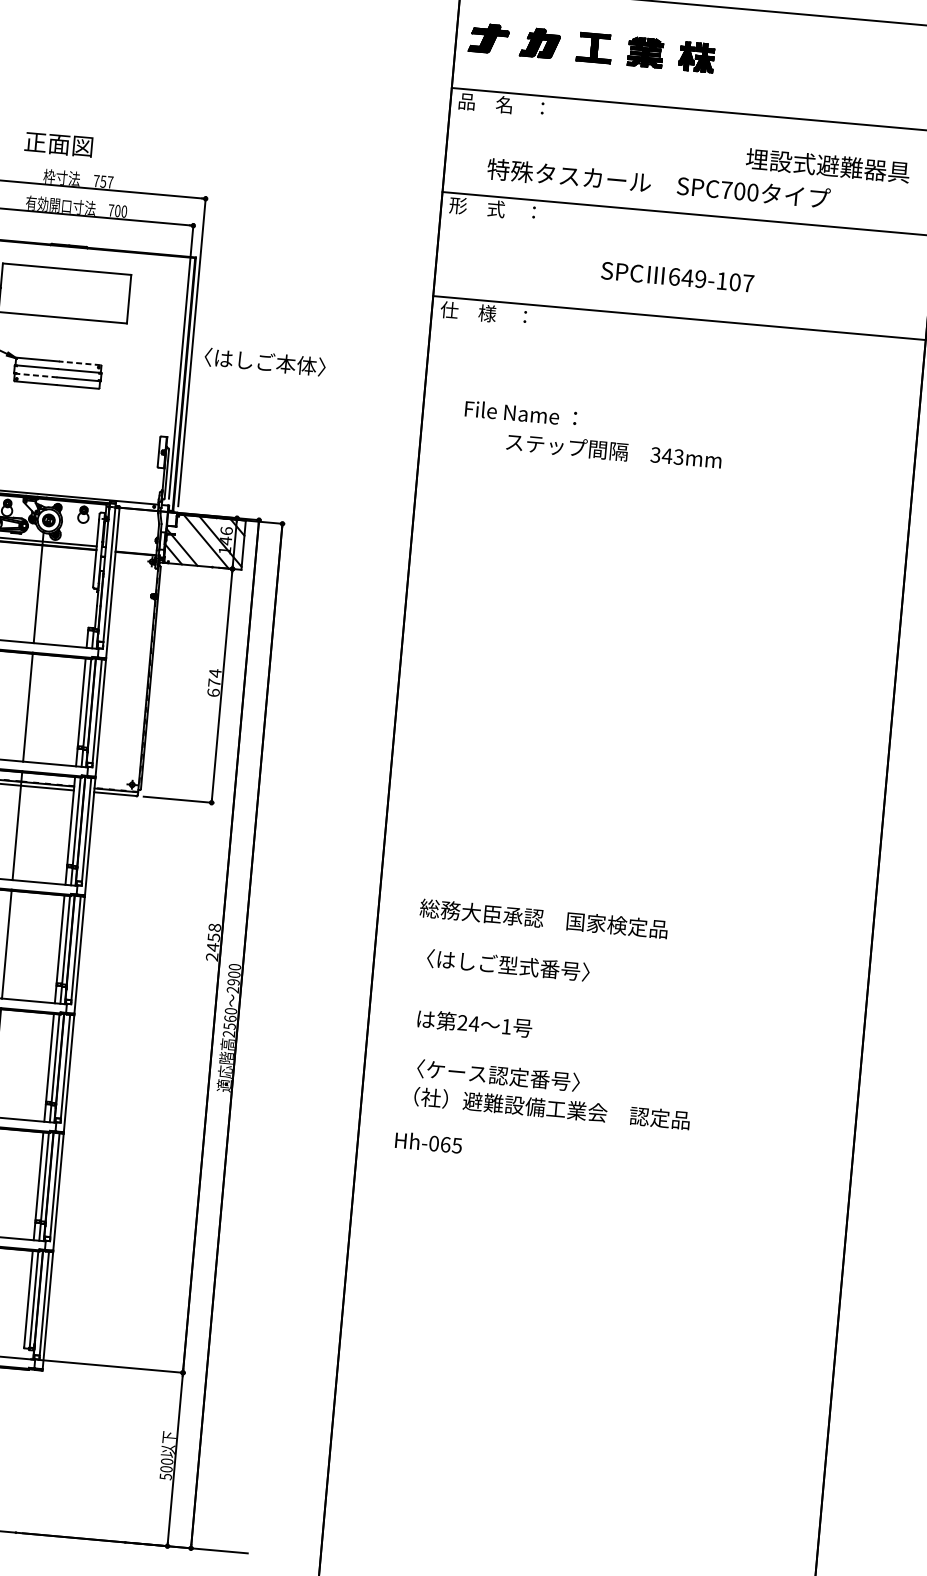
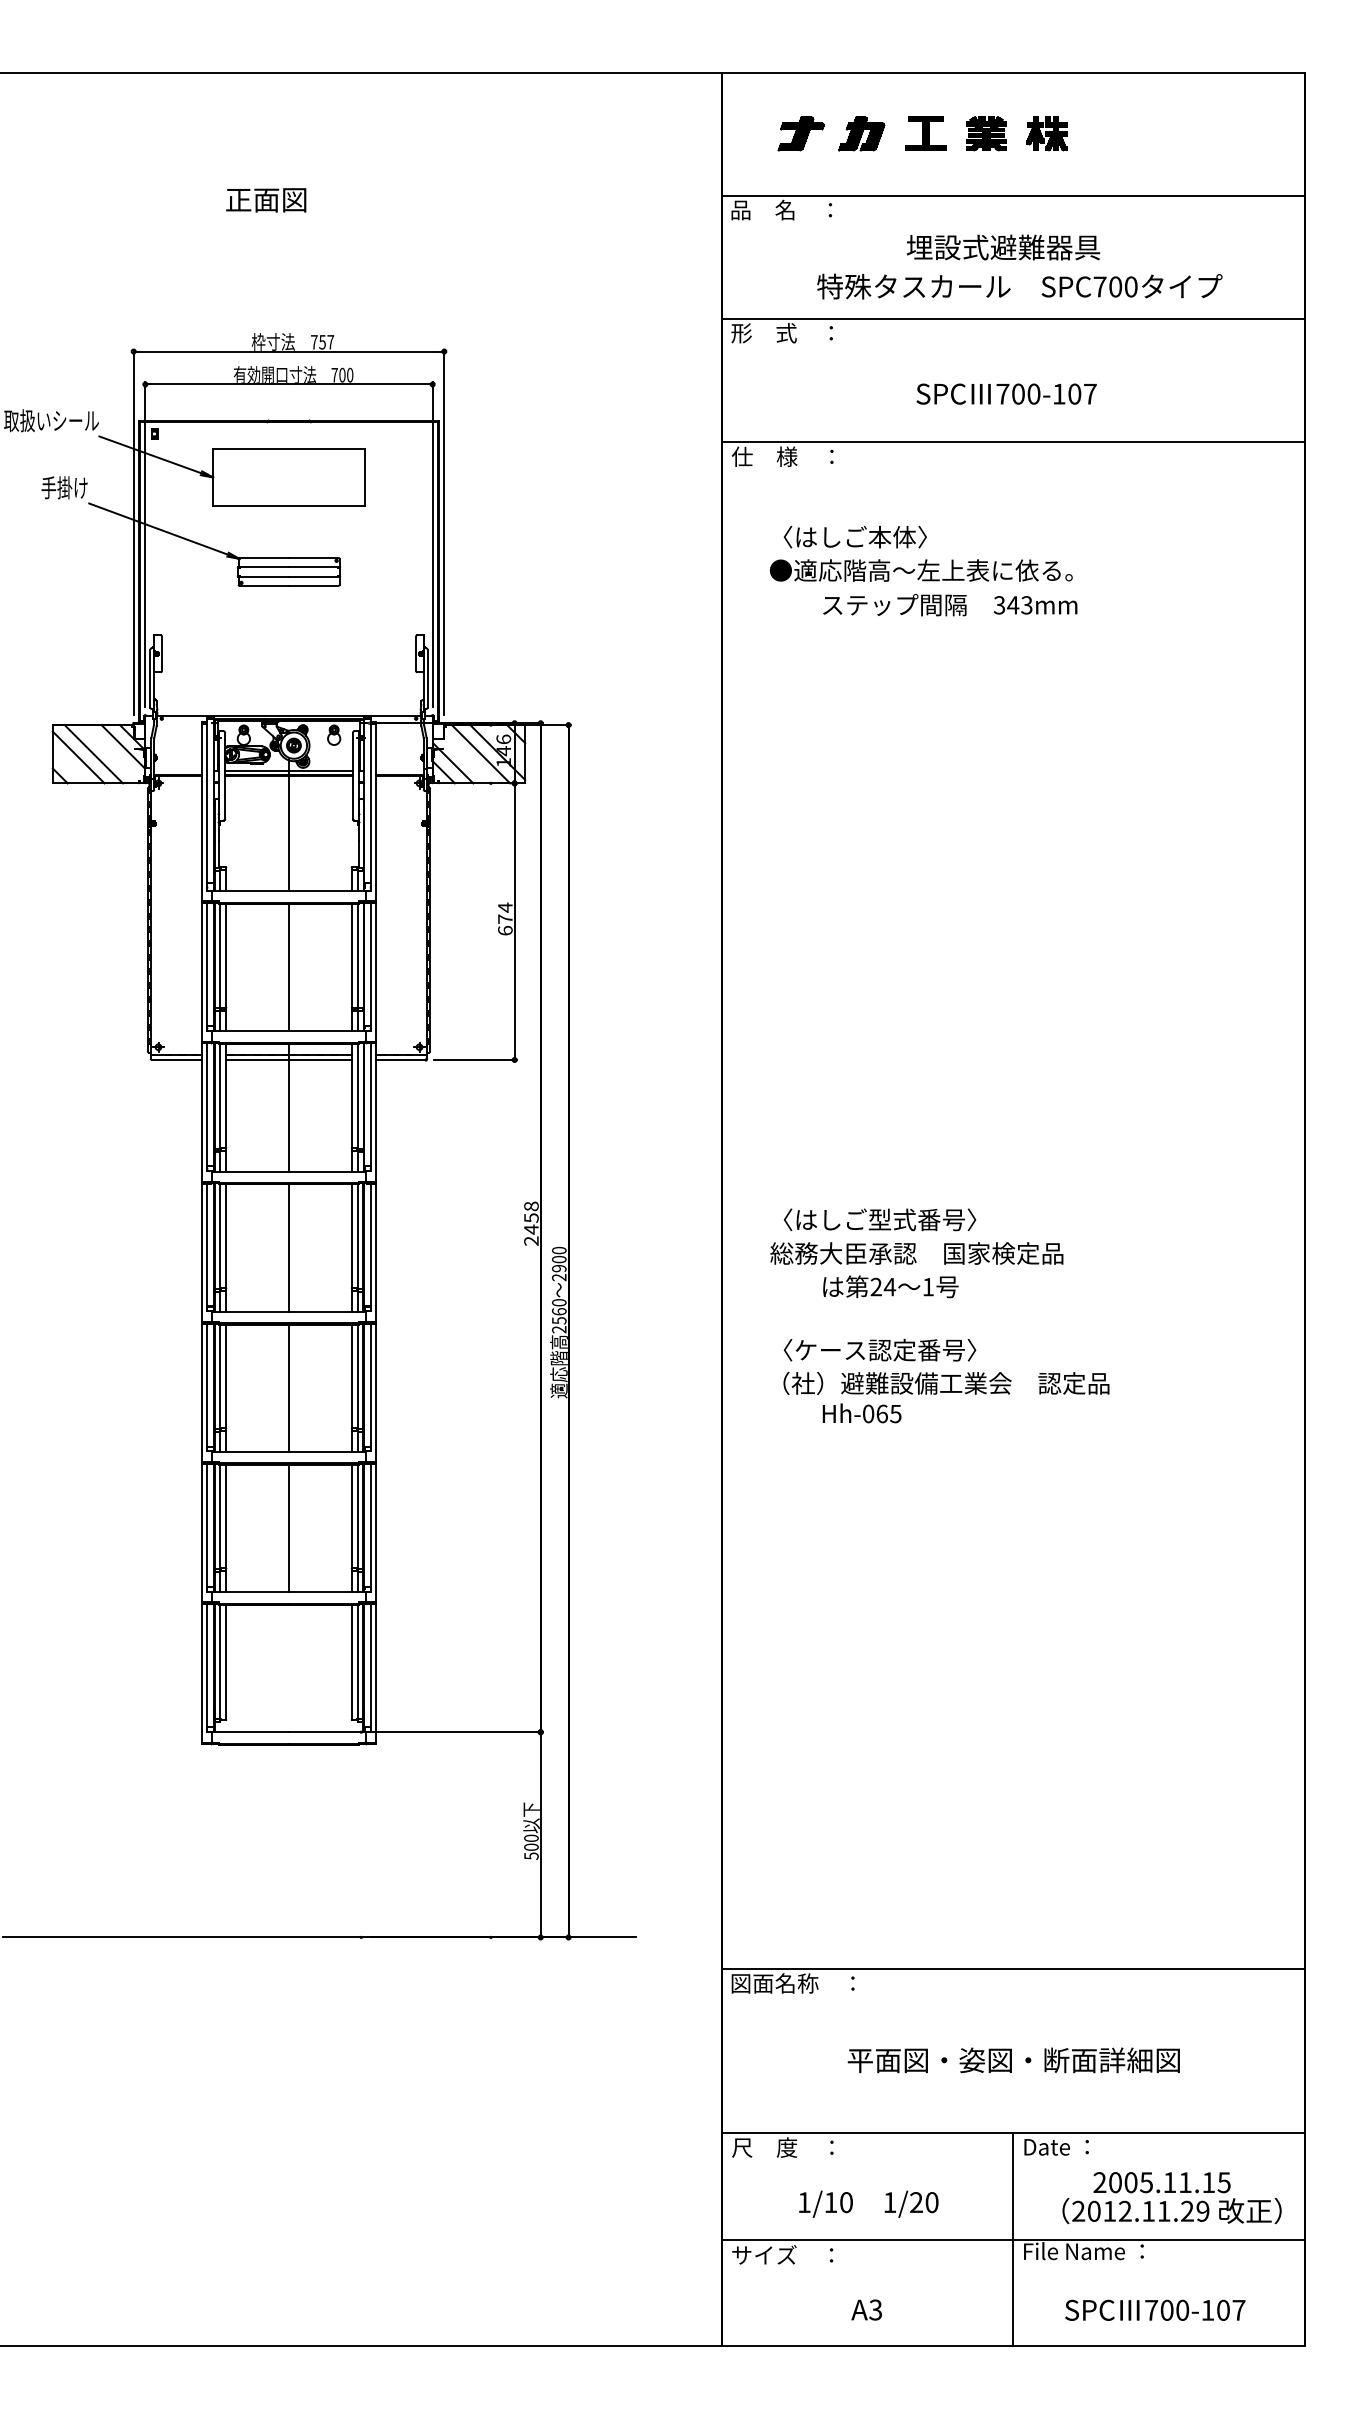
part: (591, 47) -> (922, 133), moved
text: (59, 144) -> (266, 200), moved
text: (828, 165) -> (1003, 247), moved
text: (658, 183) -> (1019, 286), moved
text: (687, 277) -> (1018, 393), 649-107 -> 700-107
text: (264, 361) -> (854, 536), moved
line: (79, 362) -> (313, 557), dashed -> solid
line: (36, 375) -> (264, 576), dashed -> solid
text: (591, 419) -> (920, 570), File Name ： -> ●適応階高～左上表に依る。
text: (543, 918) -> (916, 1253), moved
text: (474, 1023) -> (890, 1286), moved
text: (428, 1142) -> (861, 1413), moved

